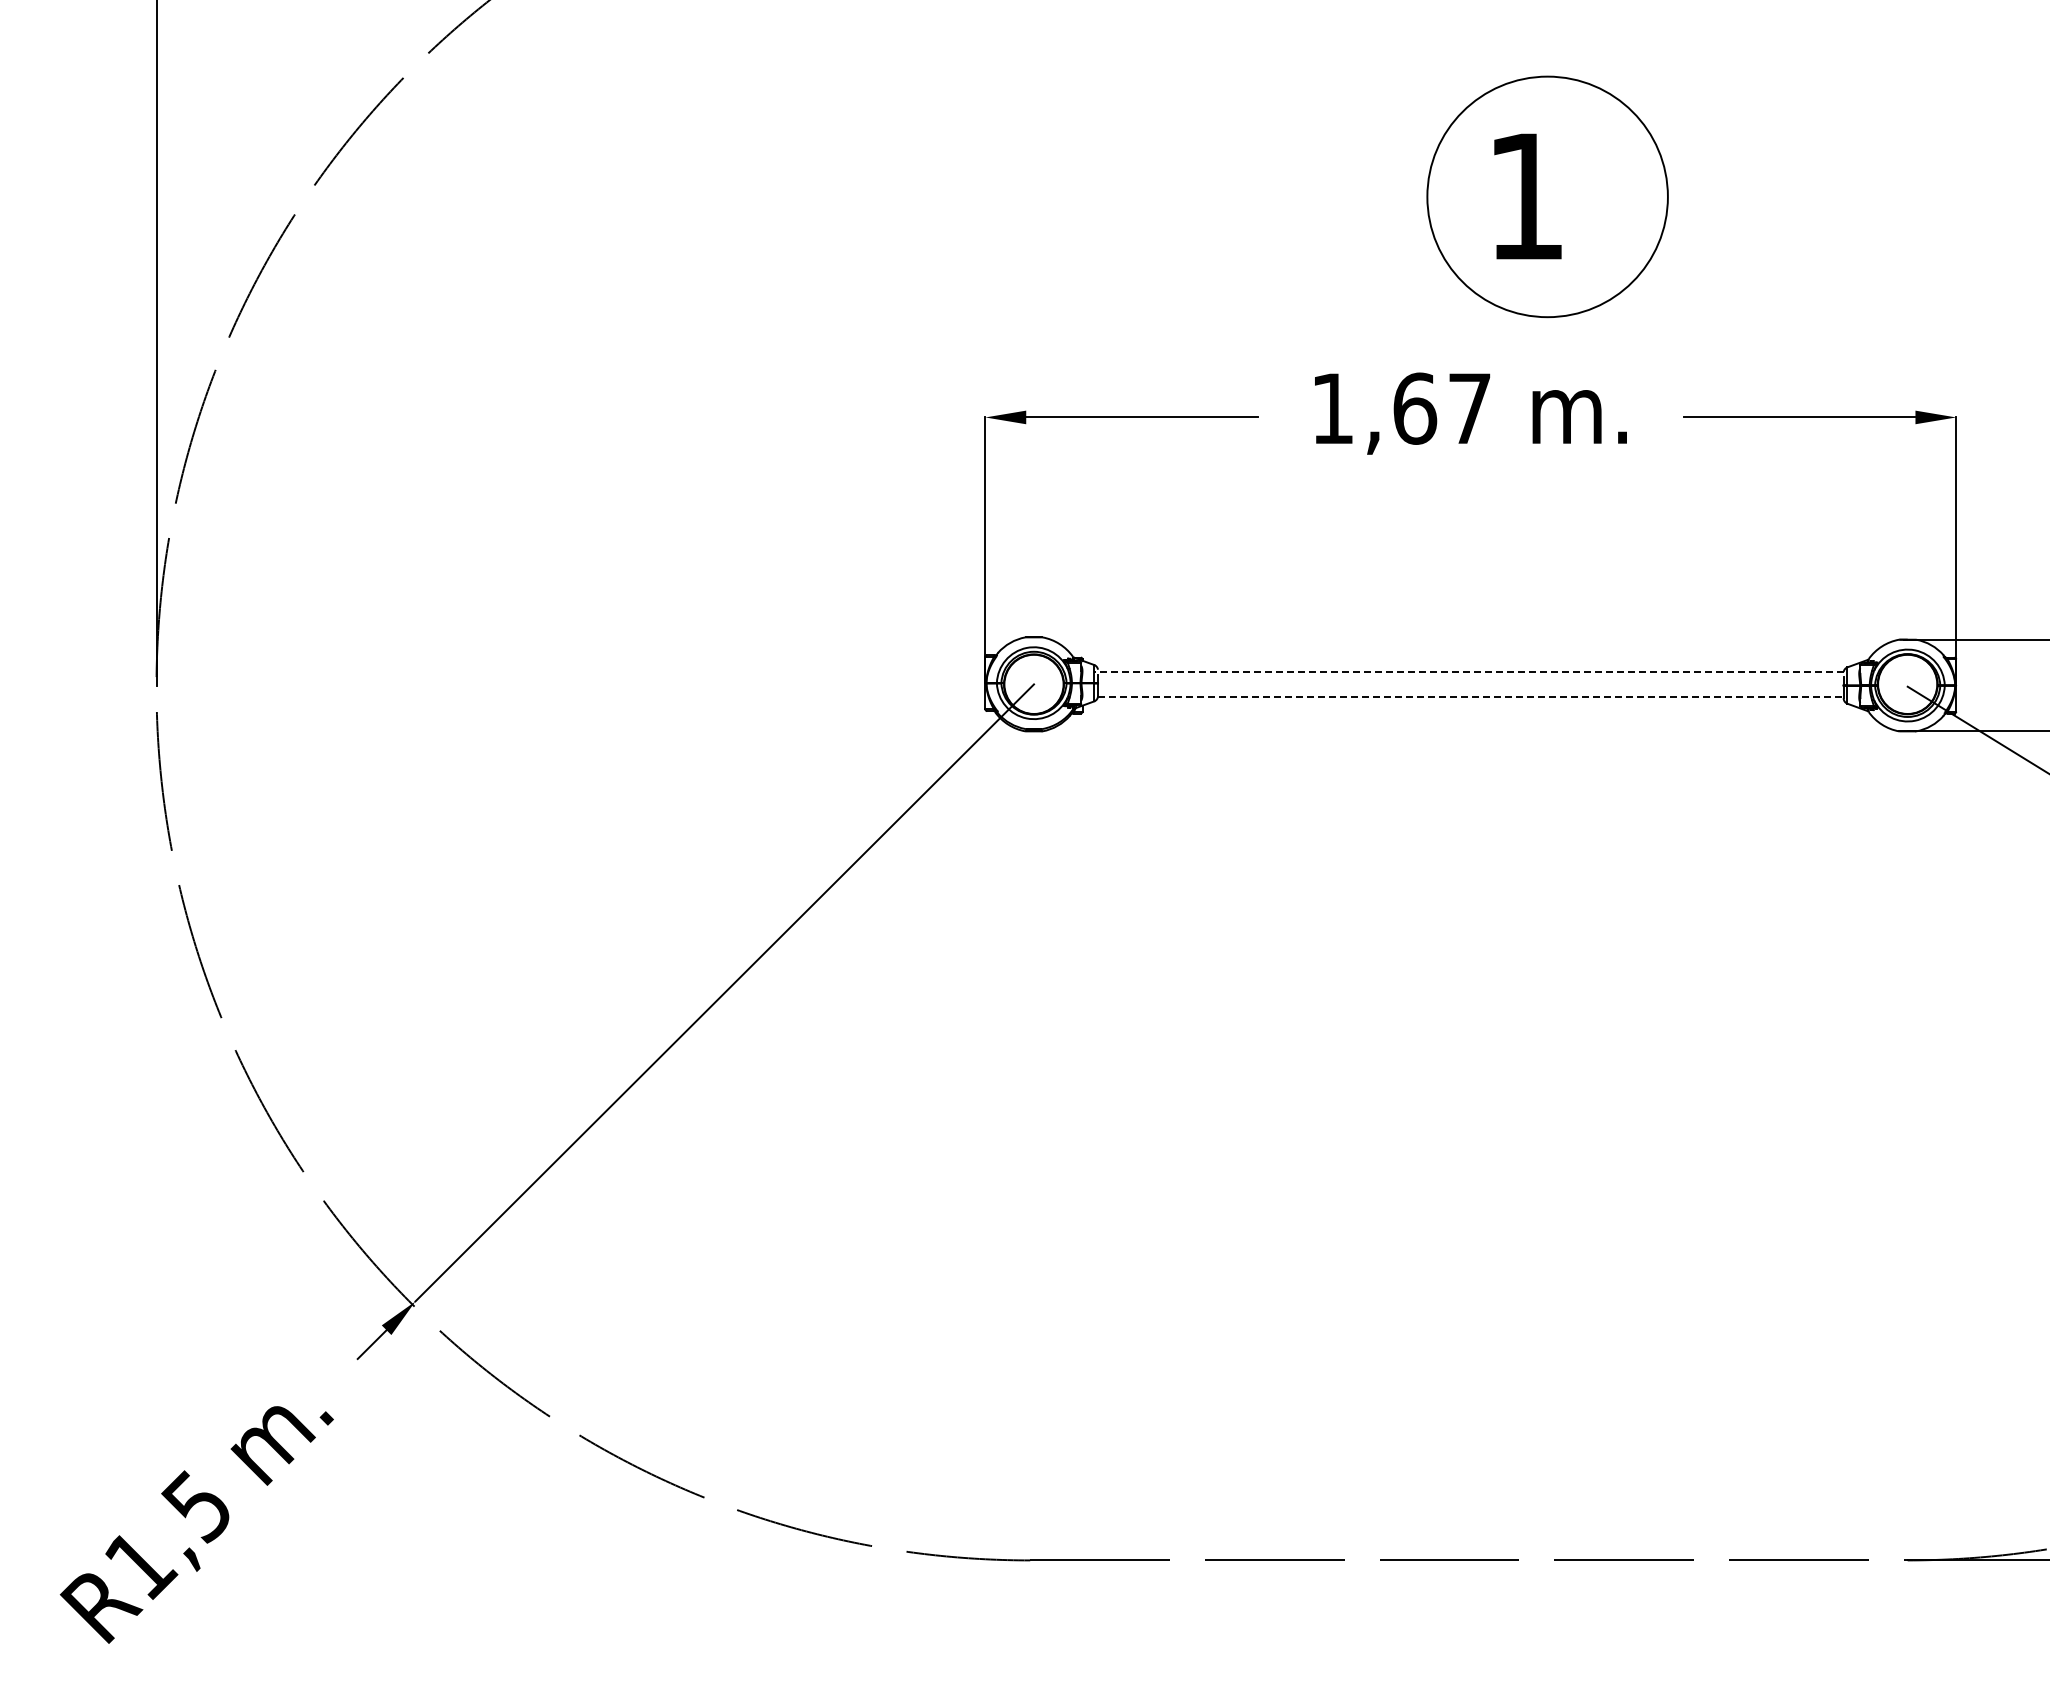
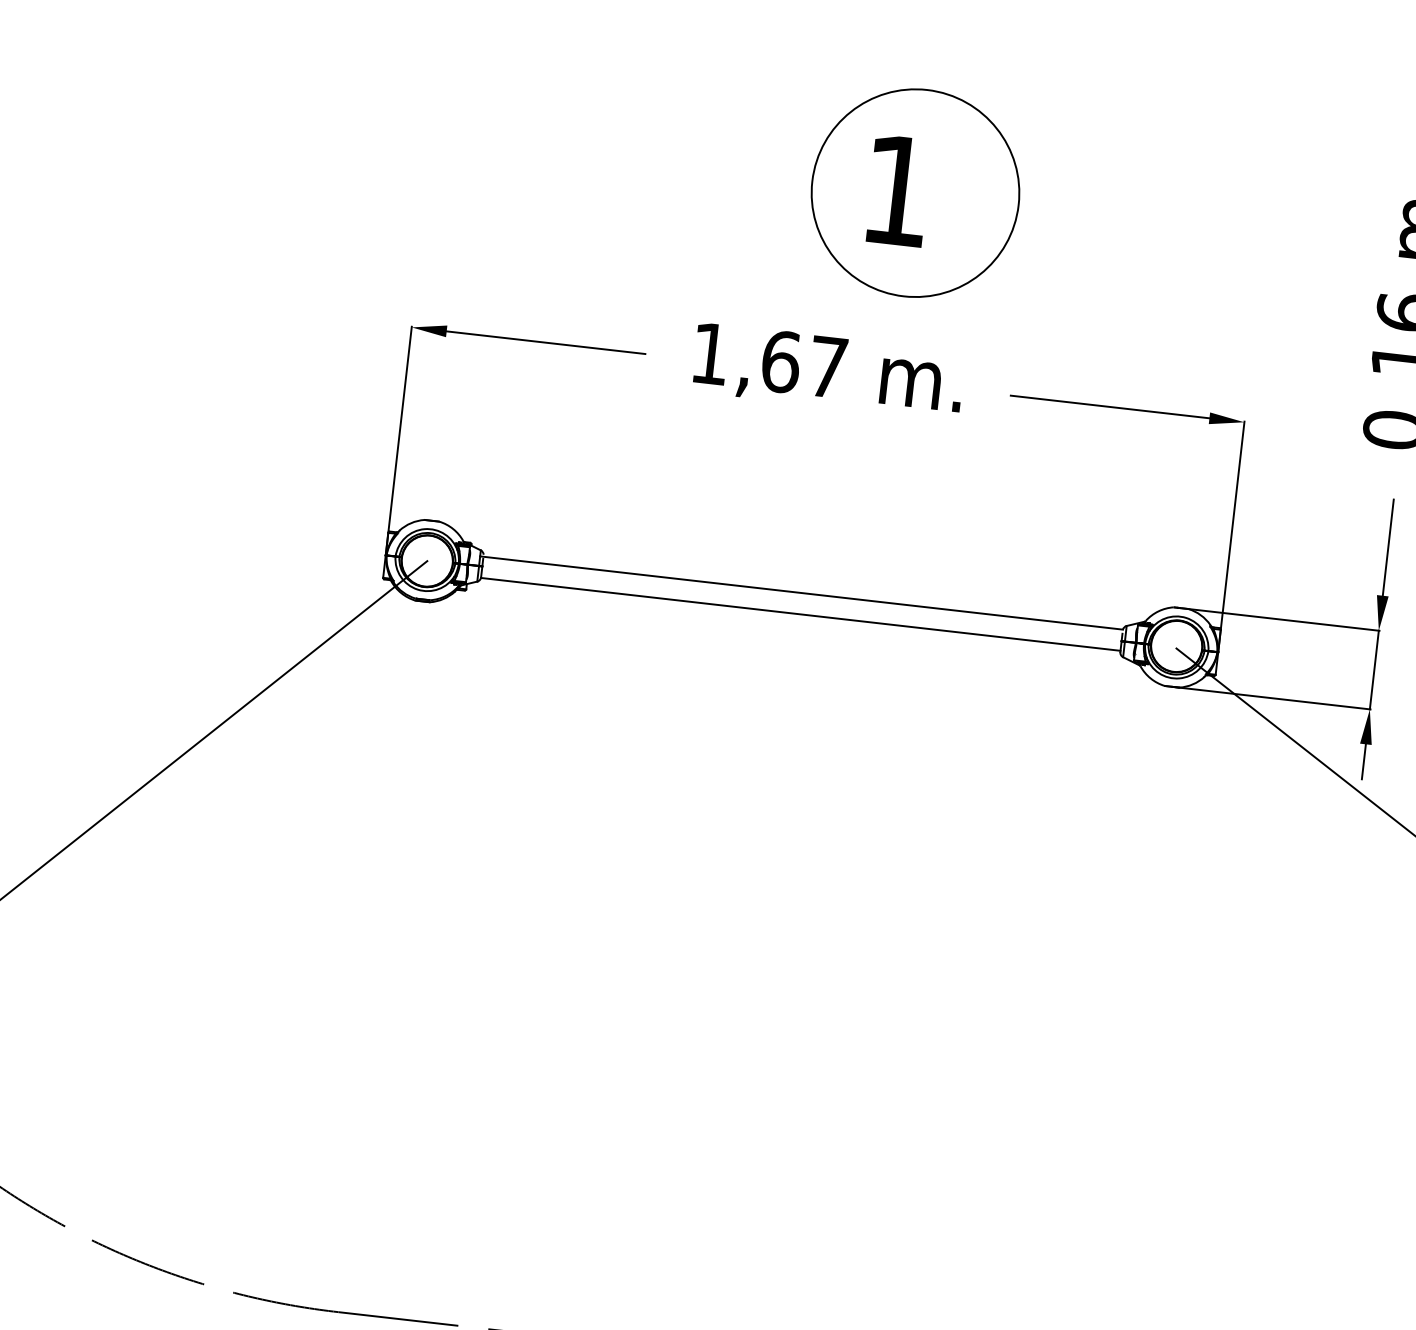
line: (1468, 672) -> (801, 593), dashed -> solid
line: (1470, 696) -> (800, 614), dashed -> solid

